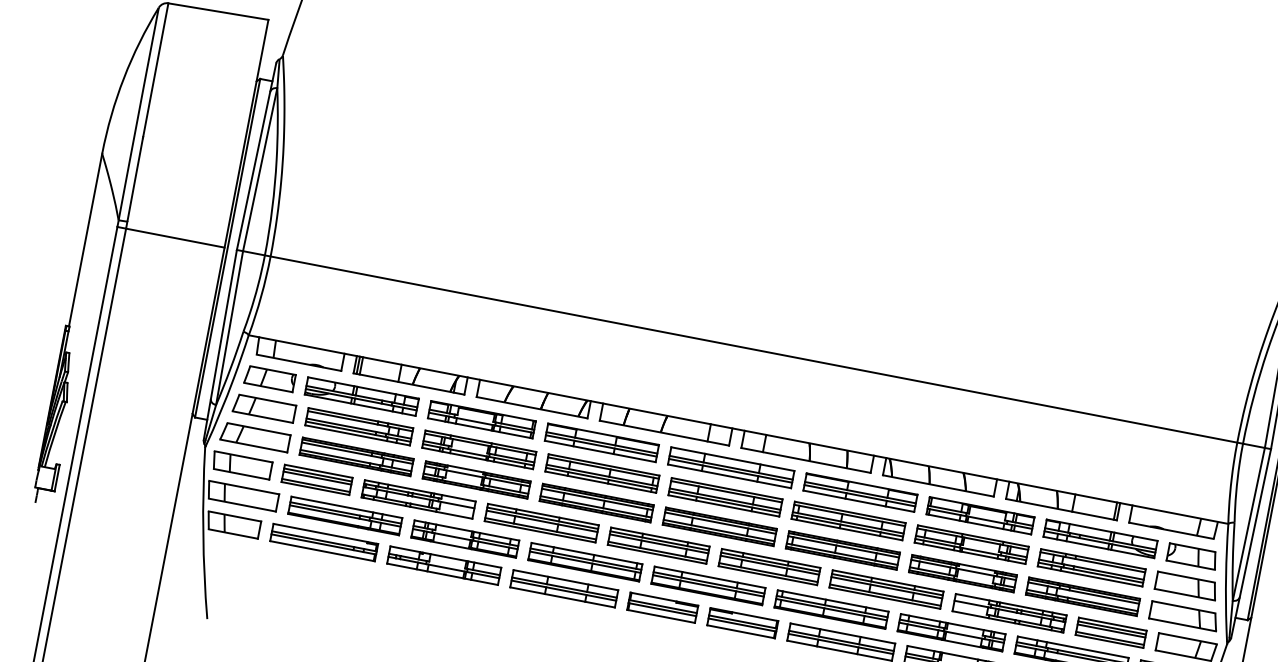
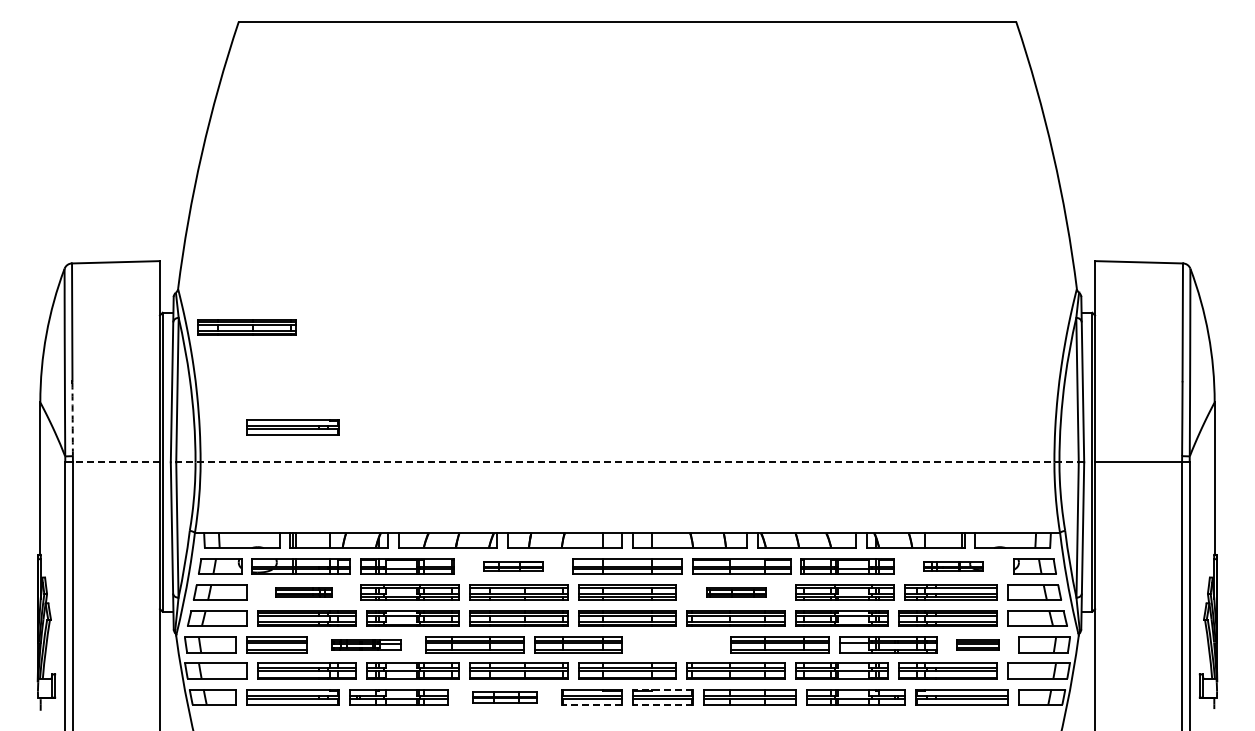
part: (351, 113) -> (246, 327), added
arc: (134, 180) -> (72, 419), solid -> dashed
line: (171, 237) -> (113, 462), solid -> dashed
part: (382, 237) -> (292, 427), added
line: (753, 349) -> (627, 462), solid -> dashed
part: (358, 426) -> (303, 592), size x0.6
part: (601, 442) -> (512, 566), size x0.6
part: (418, 498) -> (366, 644), size x0.7
part: (847, 520) -> (735, 592), size x0.6
part: (1100, 538) -> (953, 566), size x0.6
part: (769, 566) -> (676, 644), removed
part: (563, 589) -> (504, 697), size x0.7
line: (744, 614) -> (662, 689), solid -> dashed
line: (661, 616) -> (592, 704), solid -> dashed
line: (740, 631) -> (662, 704), solid -> dashed
part: (1110, 632) -> (977, 644), size x0.7

